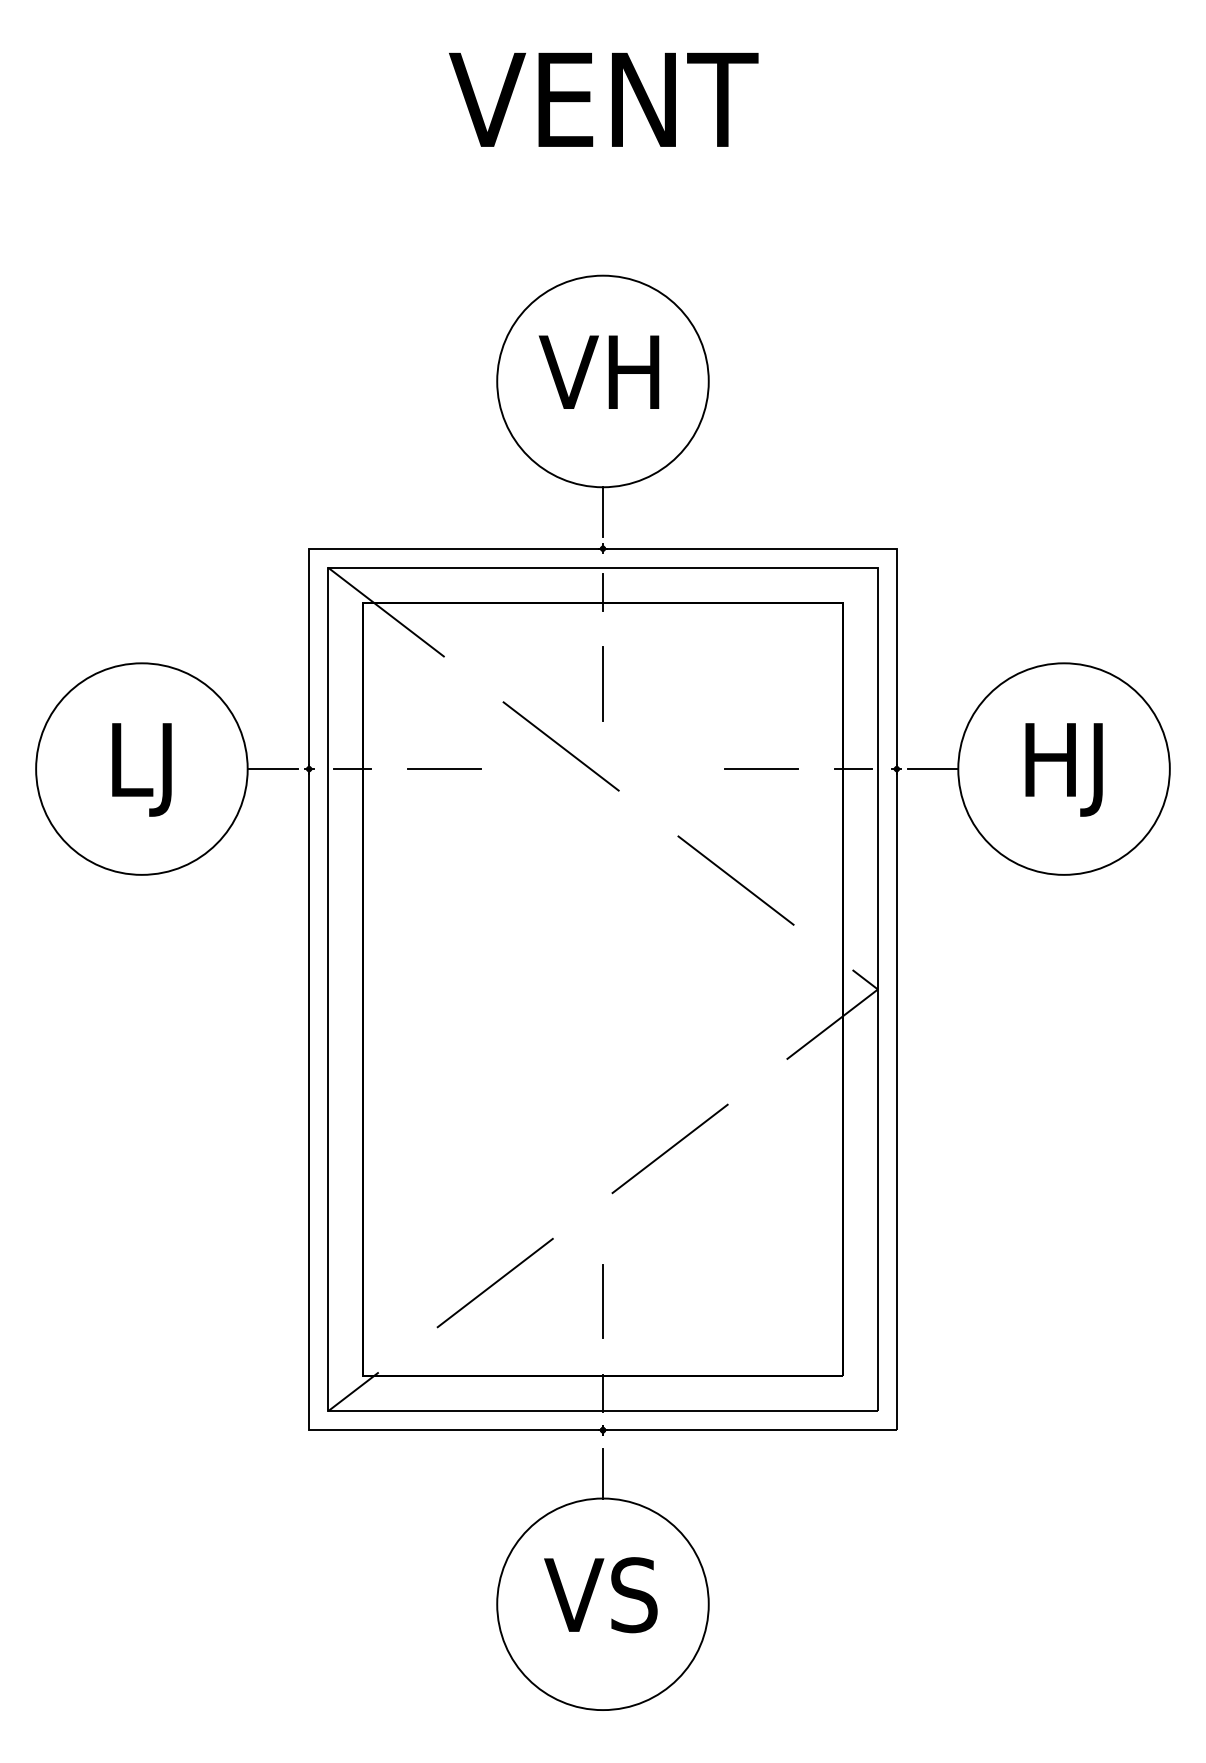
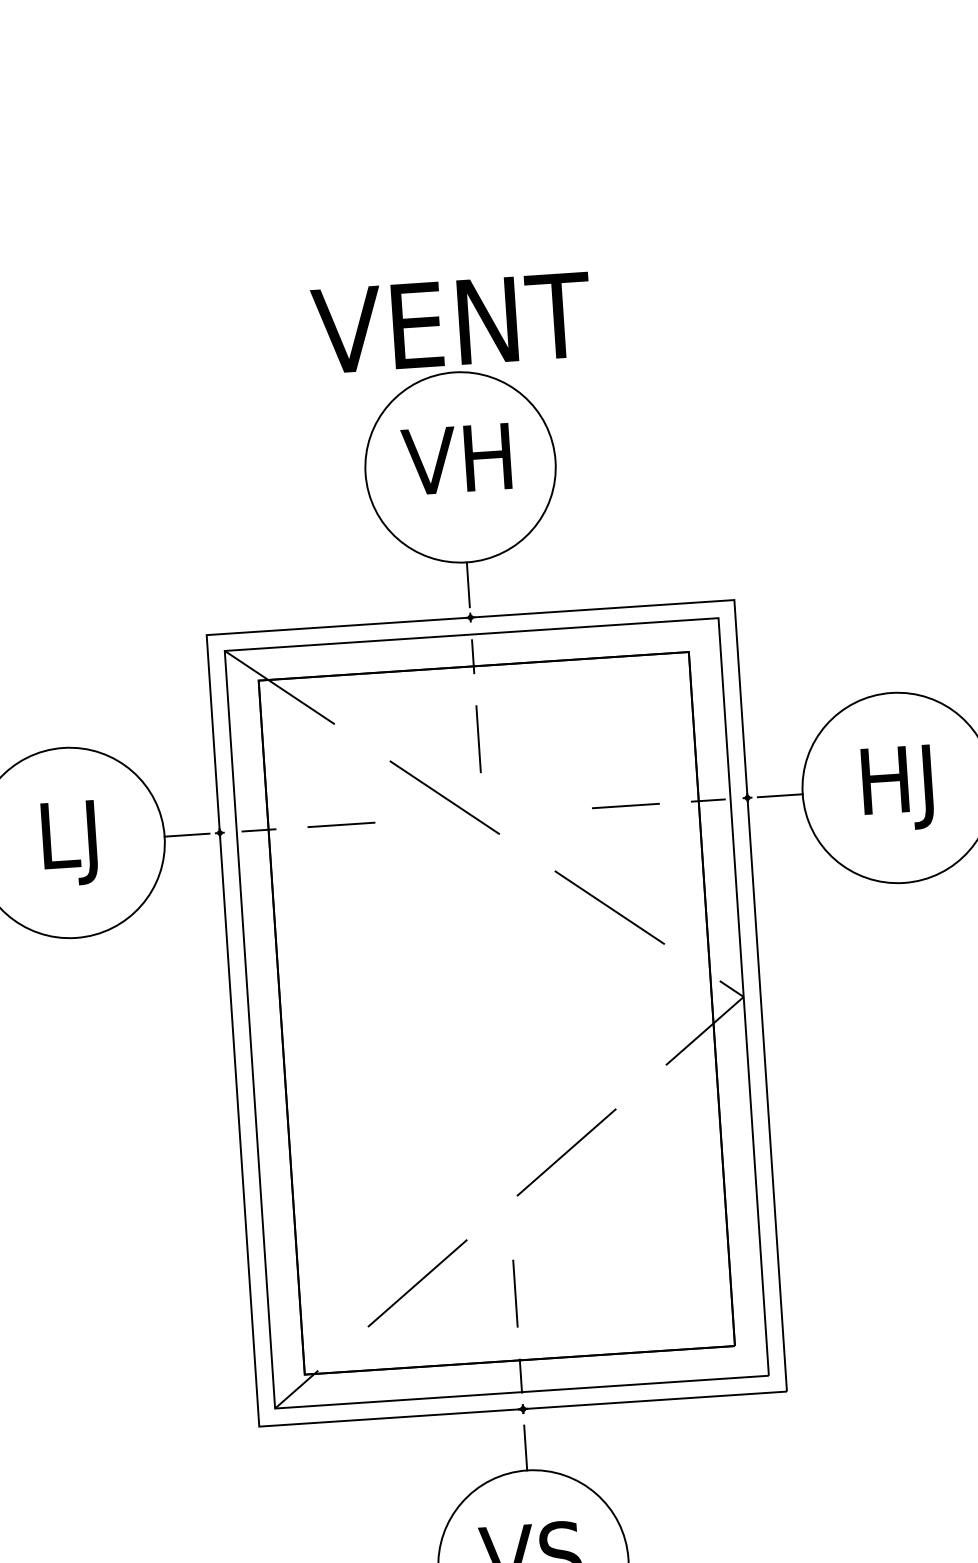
text: (603, 99) -> (451, 322), moved

